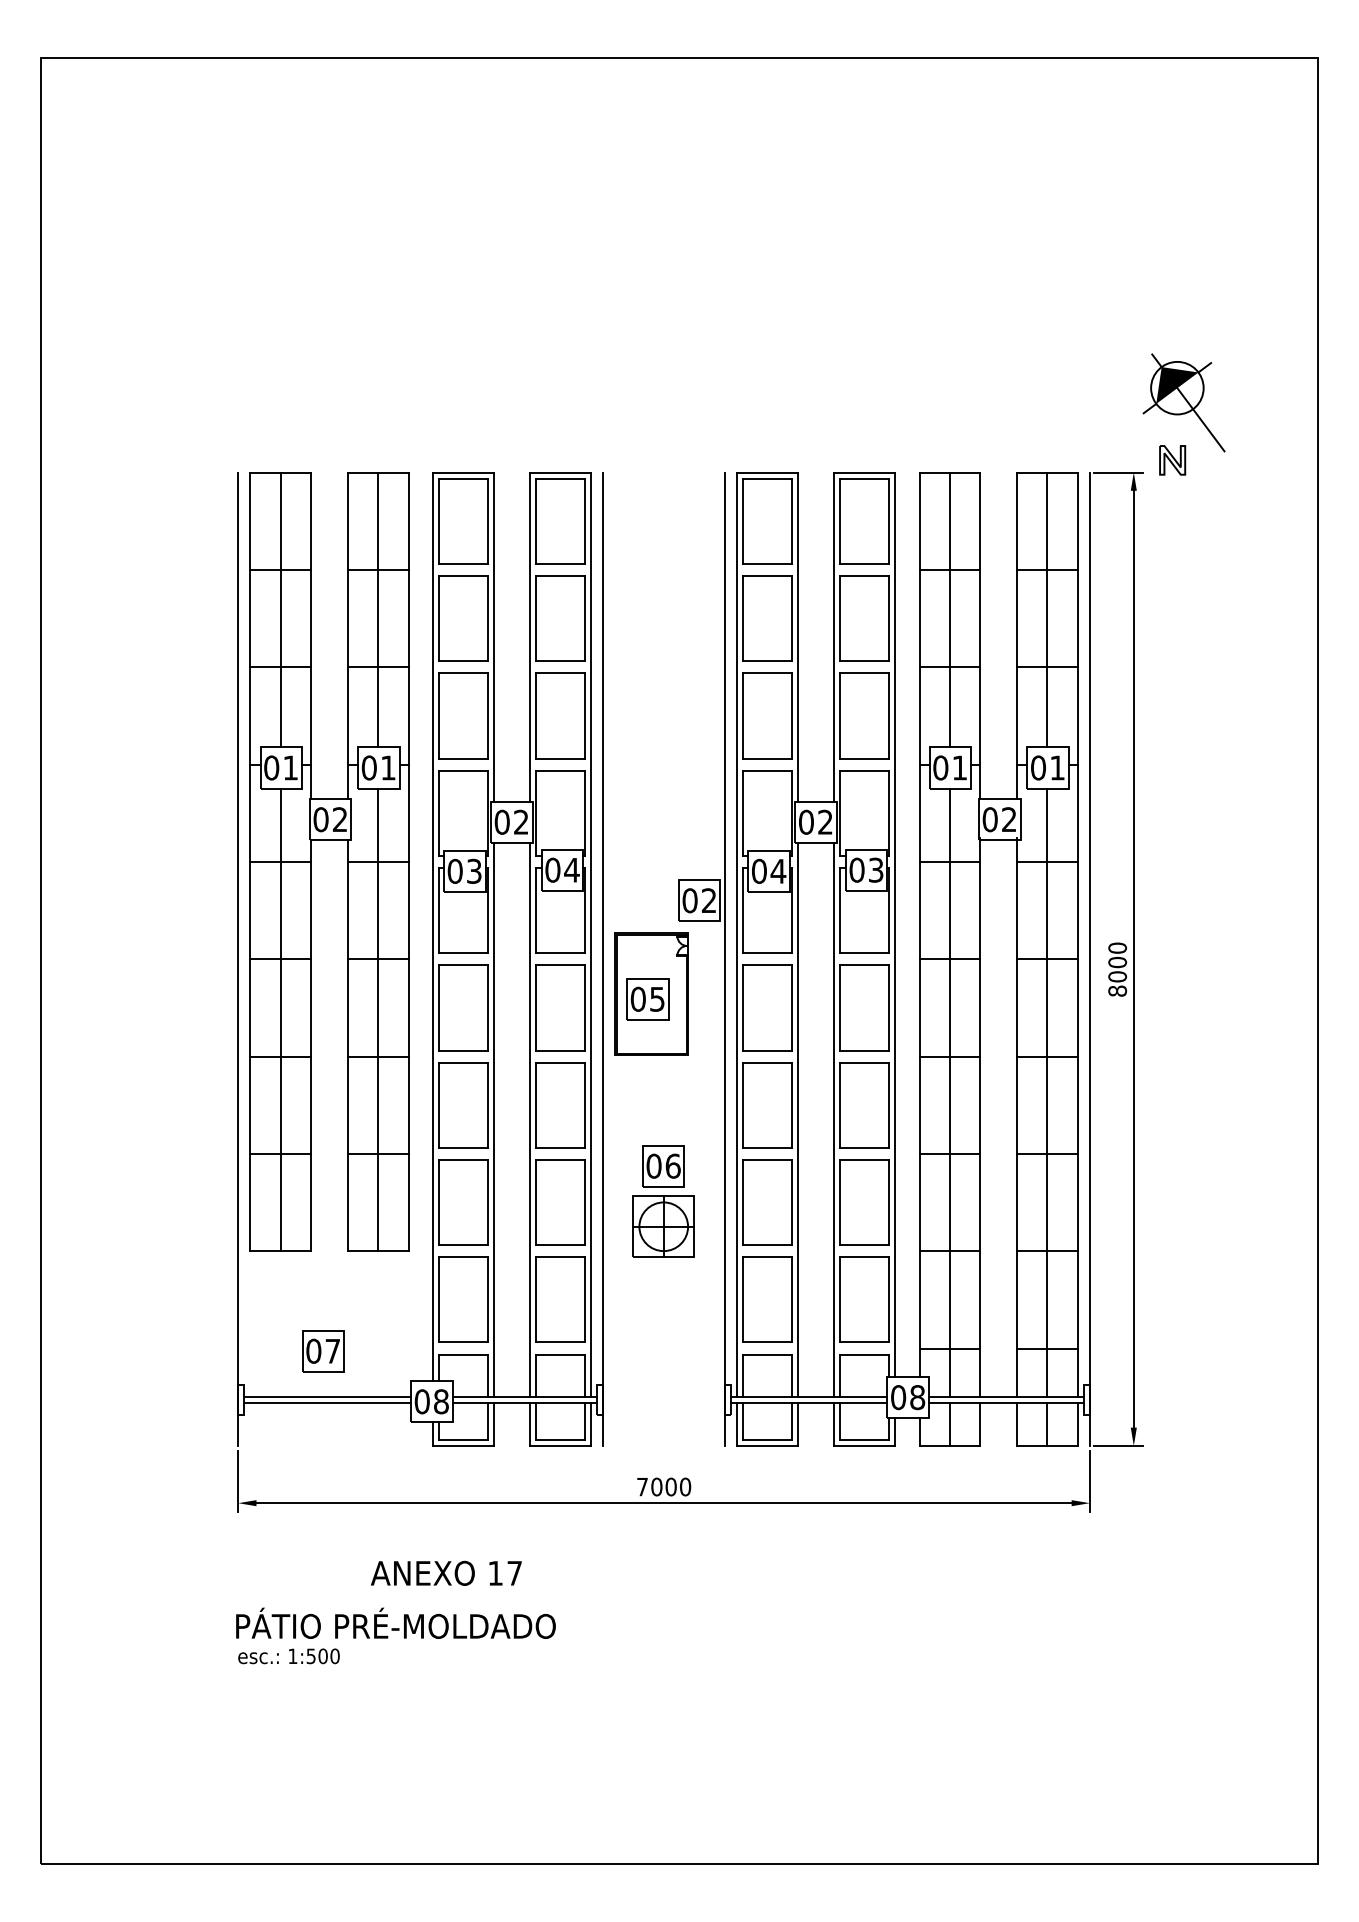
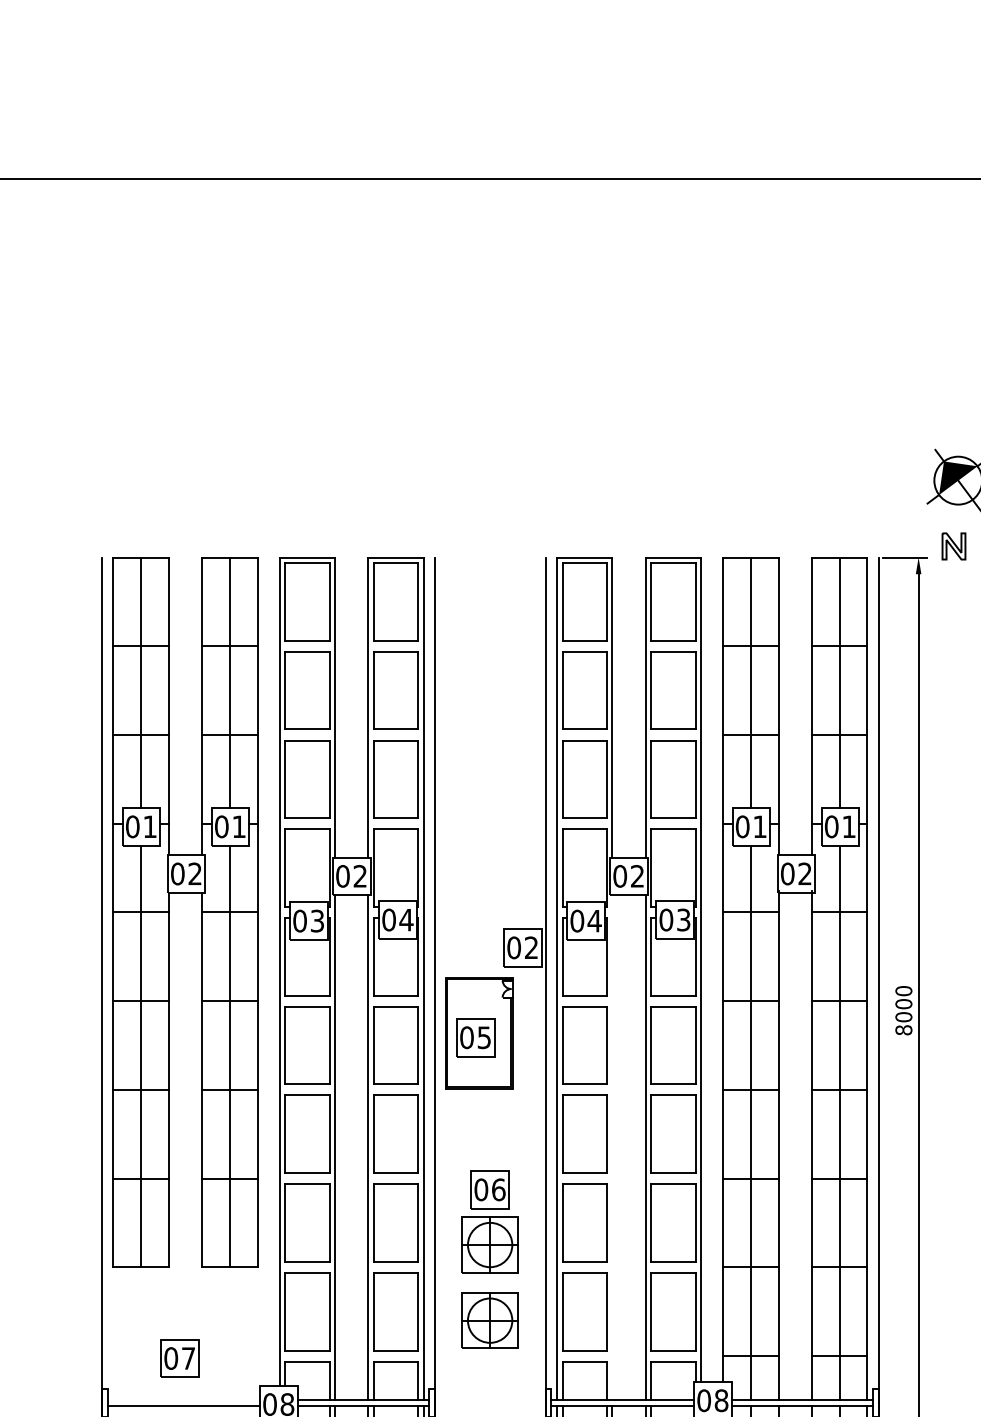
line: (797, 1120) -> (612, 1148), removed
part: (663, 1309) -> (489, 1320), added
line: (327, 1397) -> (183, 1400), removed

